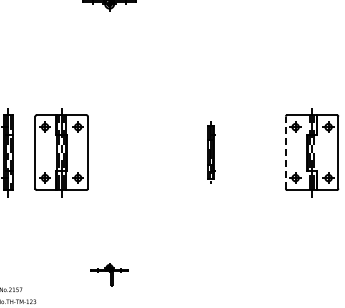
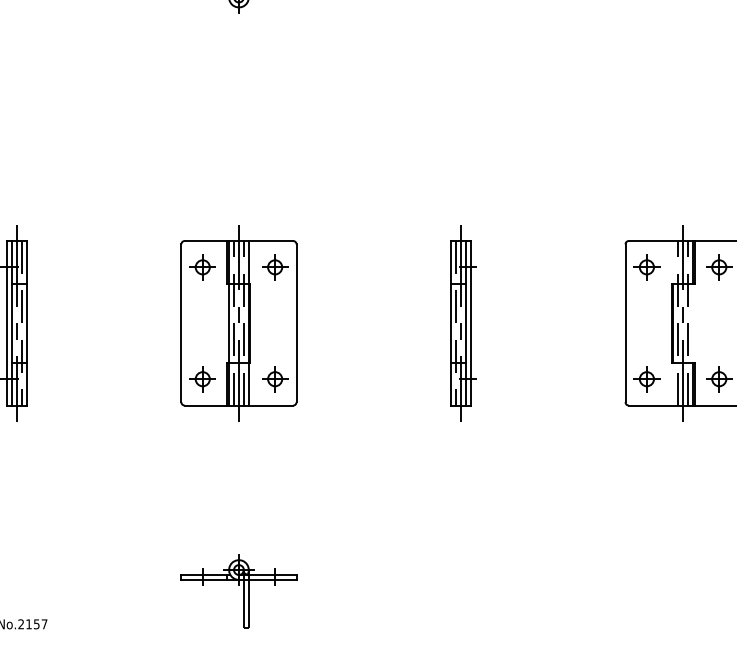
part: (61, 152) -> (238, 323), moved
part: (211, 152) -> (462, 323), size x1.43
line: (285, 152) -> (624, 323), dashed -> solid
part: (109, 274) -> (238, 590), size x1.43

